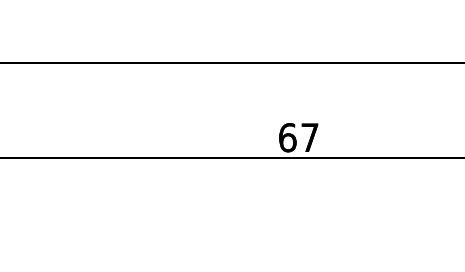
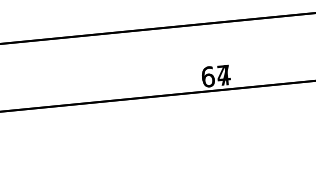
text: (309, 137) -> (223, 75), 67 -> 64

